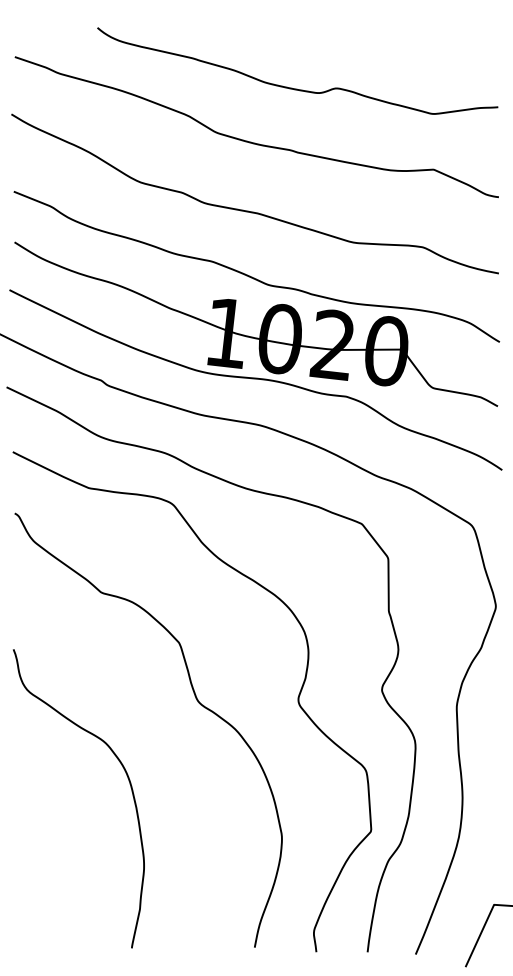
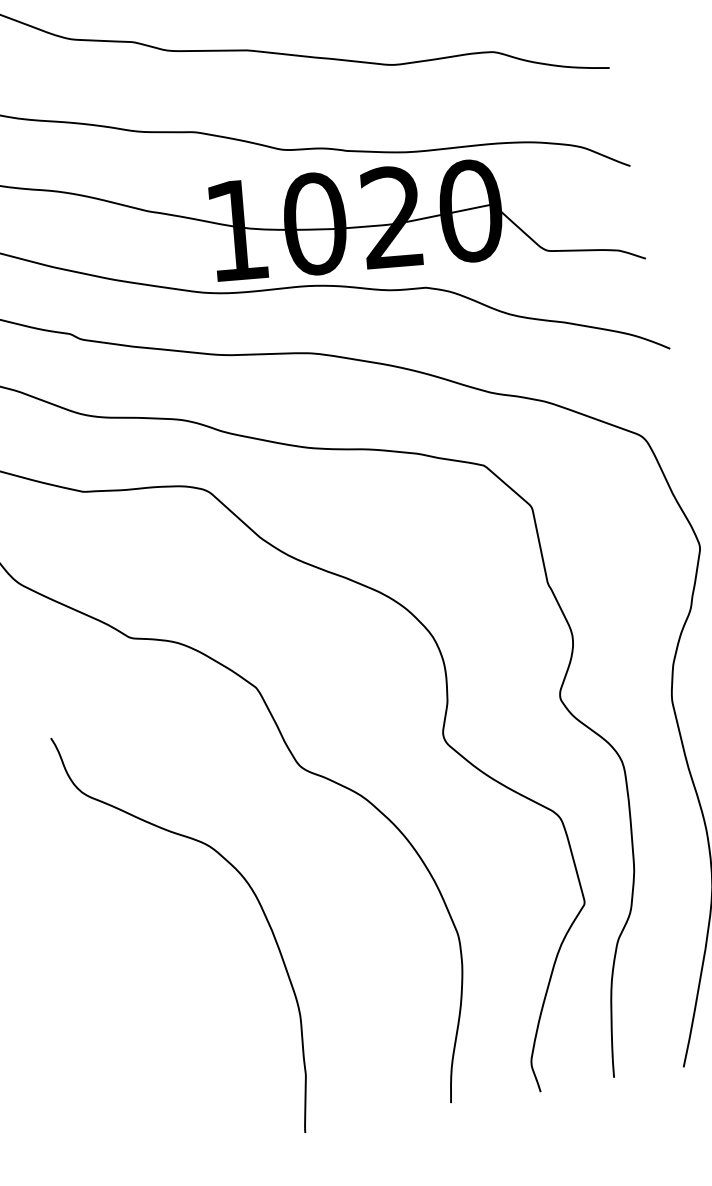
curve: (128, 781) -> (253, 894), moved

